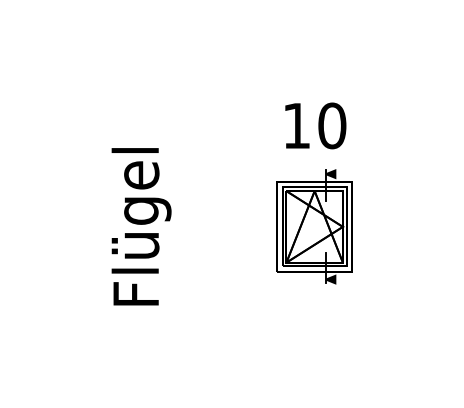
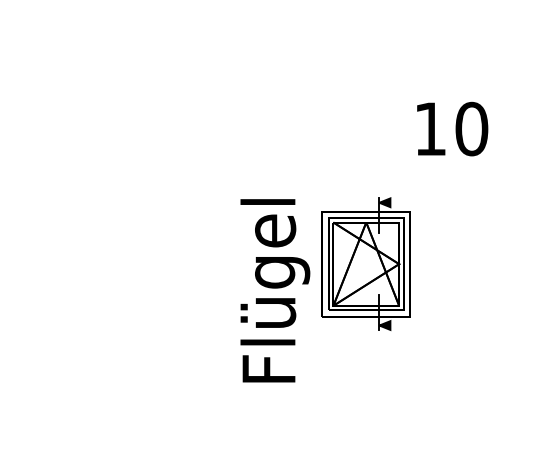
text: (315, 125) -> (452, 128), moved
text: (141, 226) -> (275, 290), moved

